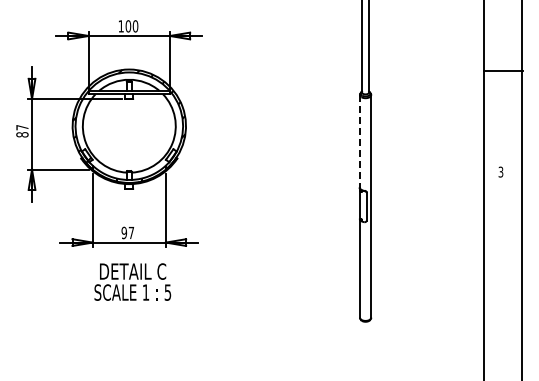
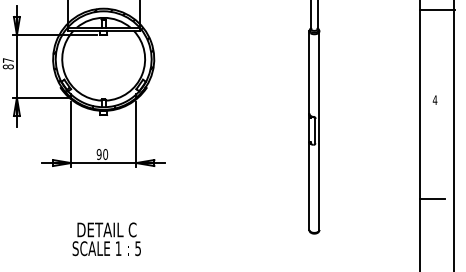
line: (359, 141) -> (308, 72), dashed -> solid
text: (500, 171) -> (434, 99), 3 -> 4
text: (131, 232) -> (105, 154), 97 -> 90
text: (132, 281) -> (106, 238), moved
line: (497, 283) -> (432, 199), added

